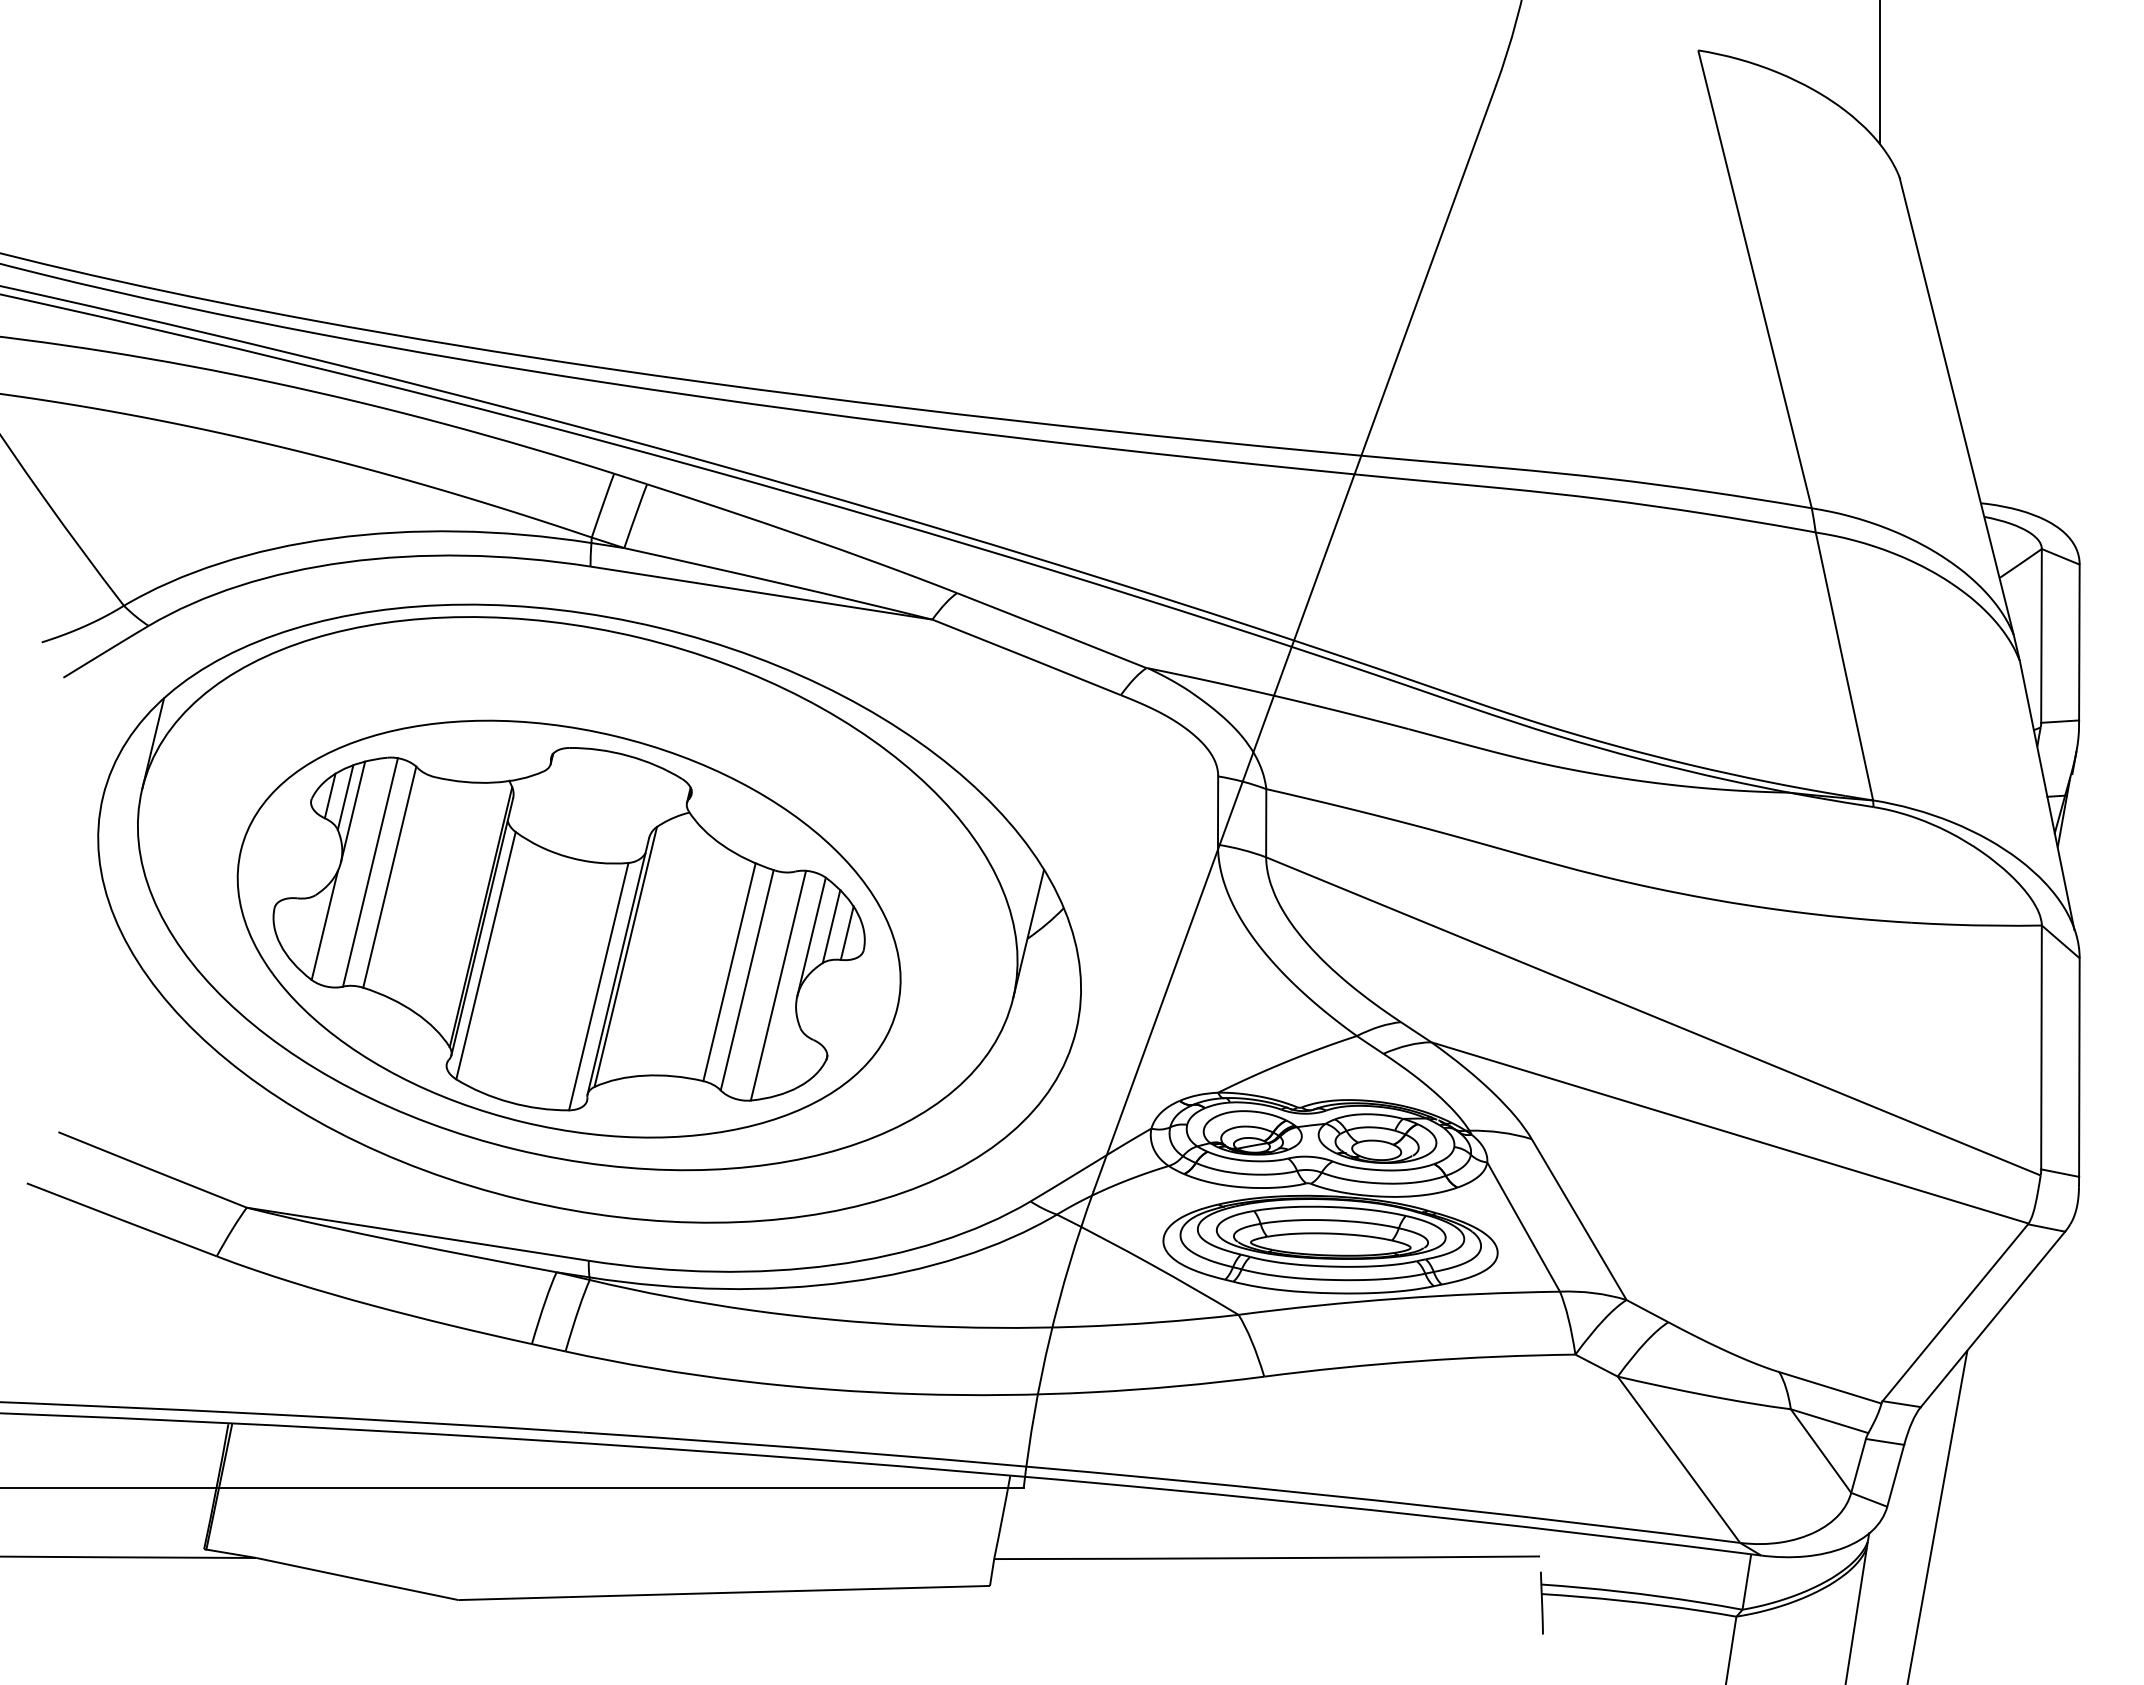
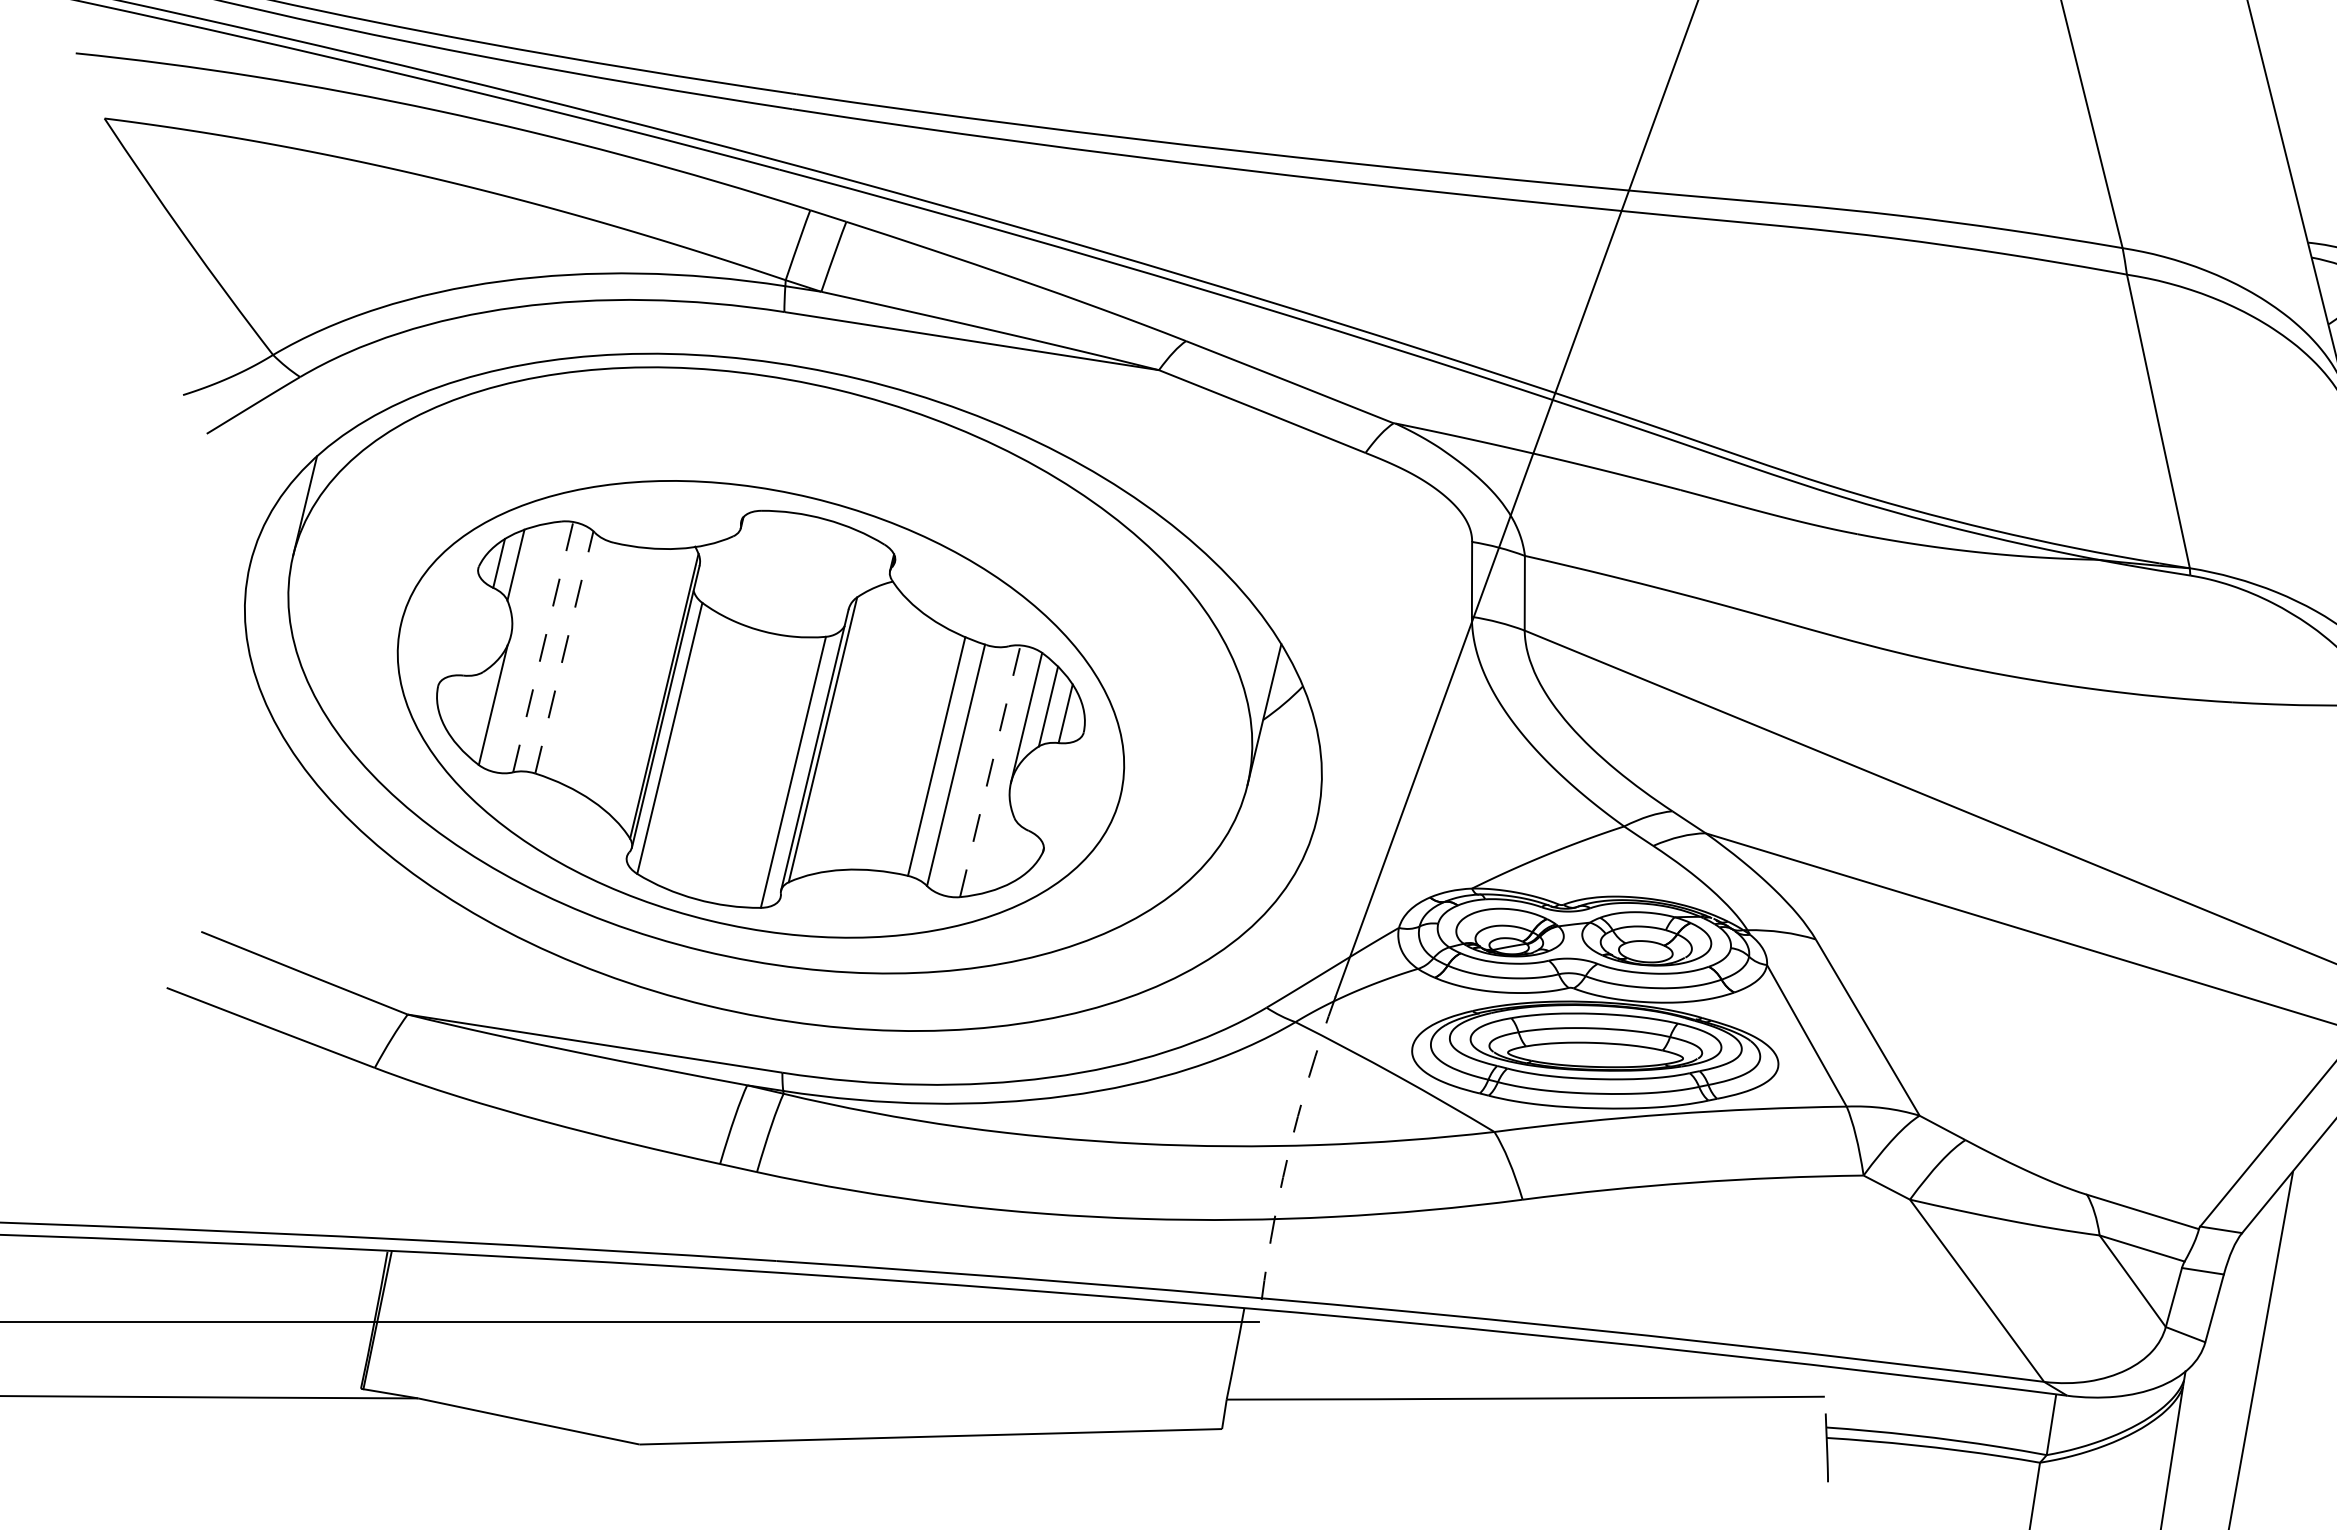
line: (353, 811) -> (524, 580), removed
line: (370, 871) -> (543, 646), solid -> dashed
line: (389, 877) -> (564, 652), solid -> dashed
line: (778, 985) -> (990, 771), solid -> dashed
arc: (1049, 1337) -> (1287, 1156), solid -> dashed

